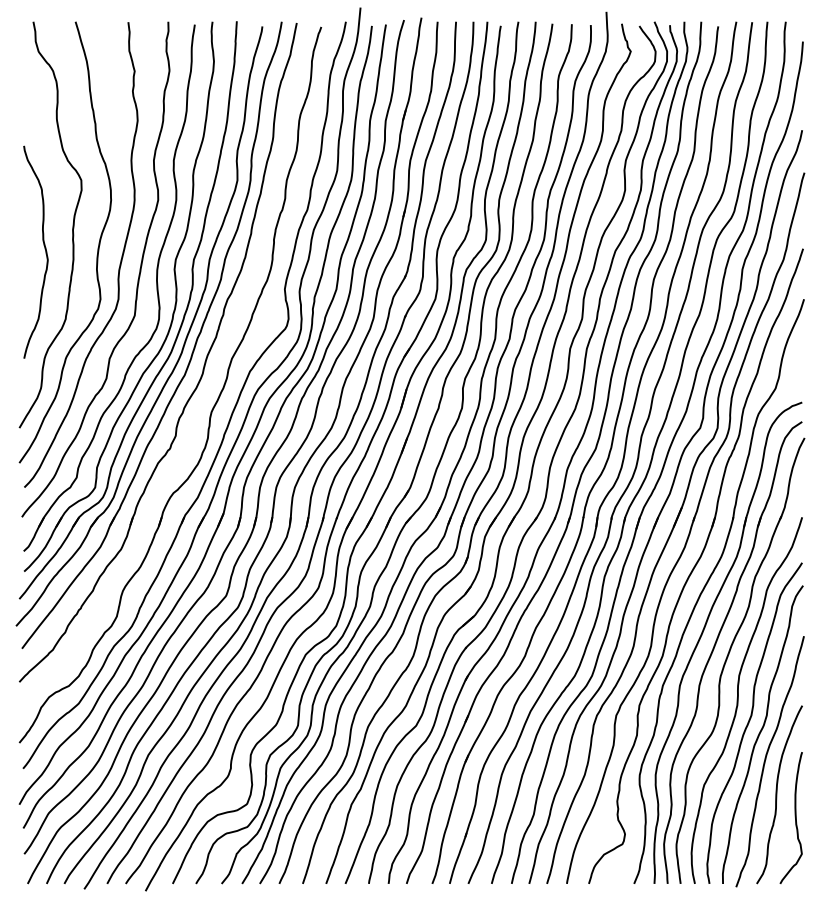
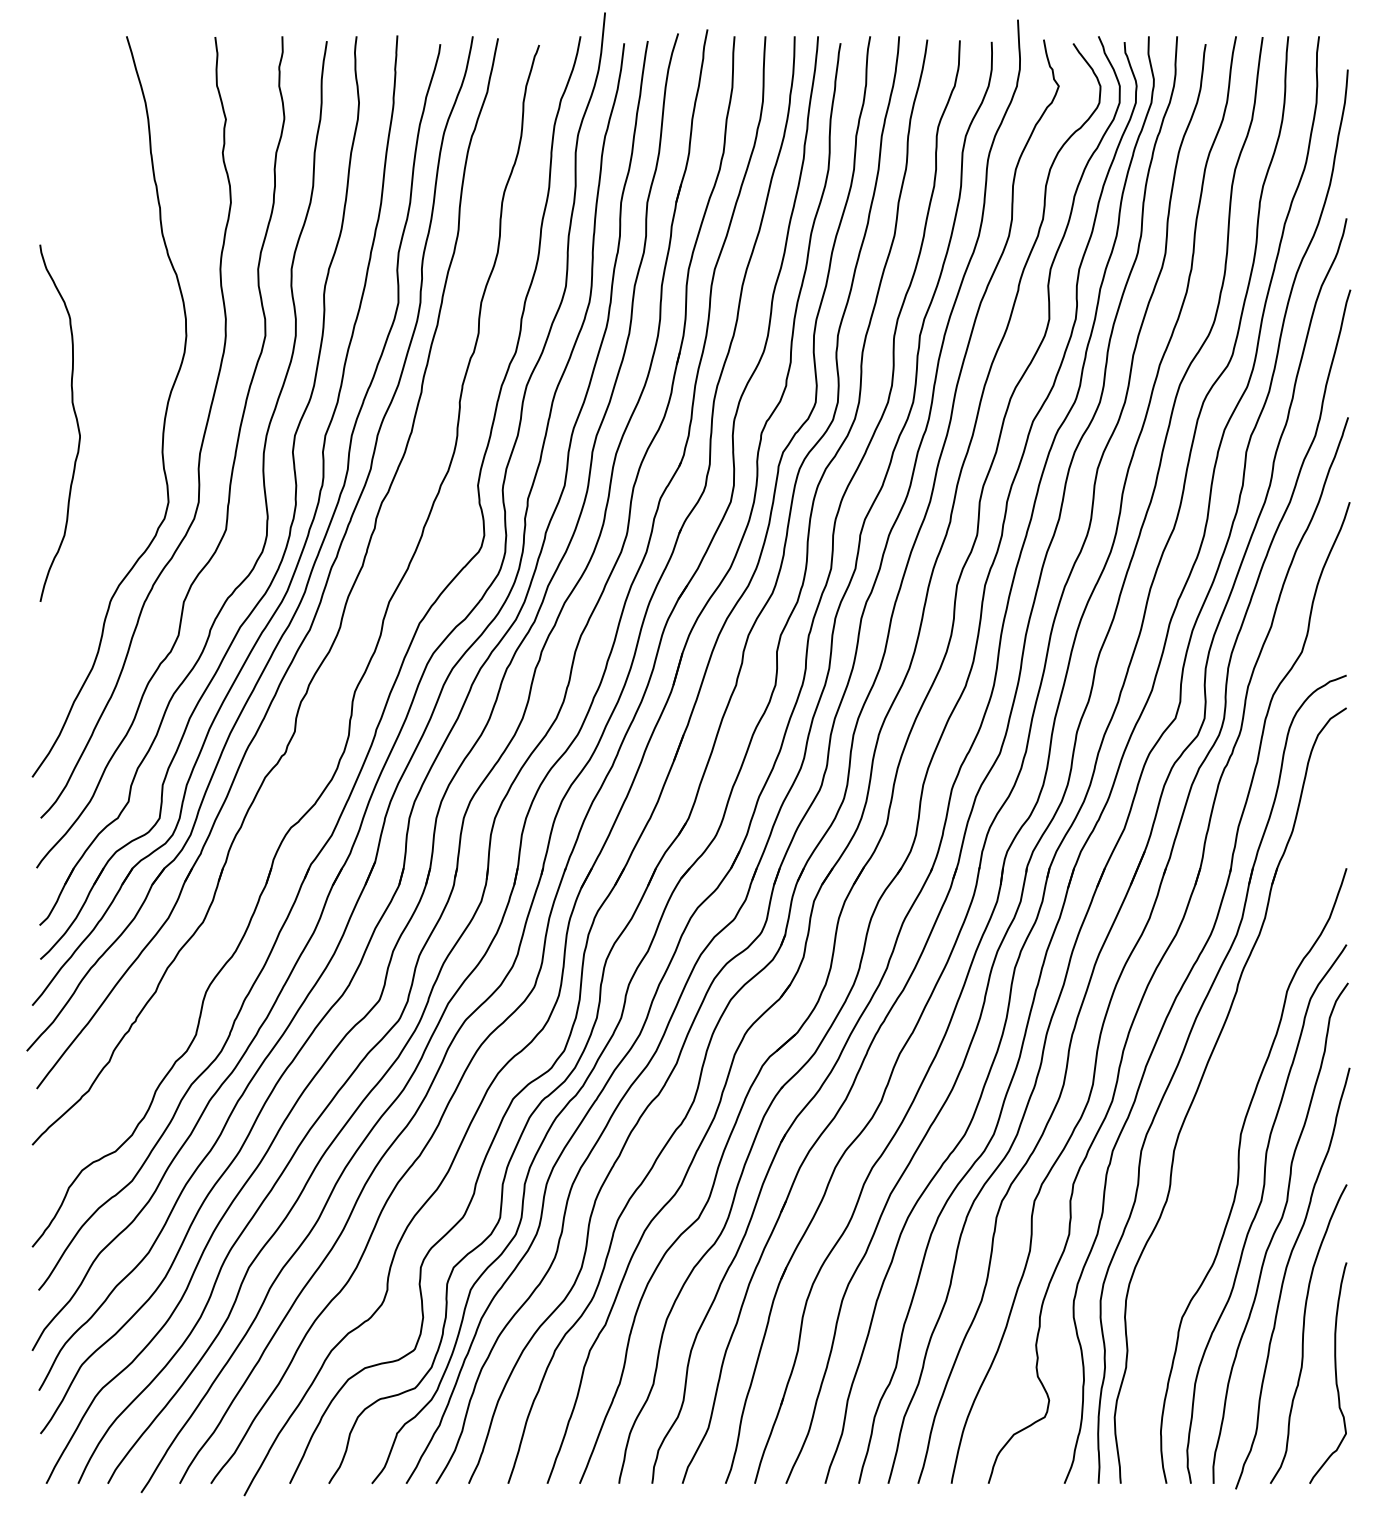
curve: (72, 224) -> (121, 376), removed
part: (728, 657) -> (1222, 1103), removed

